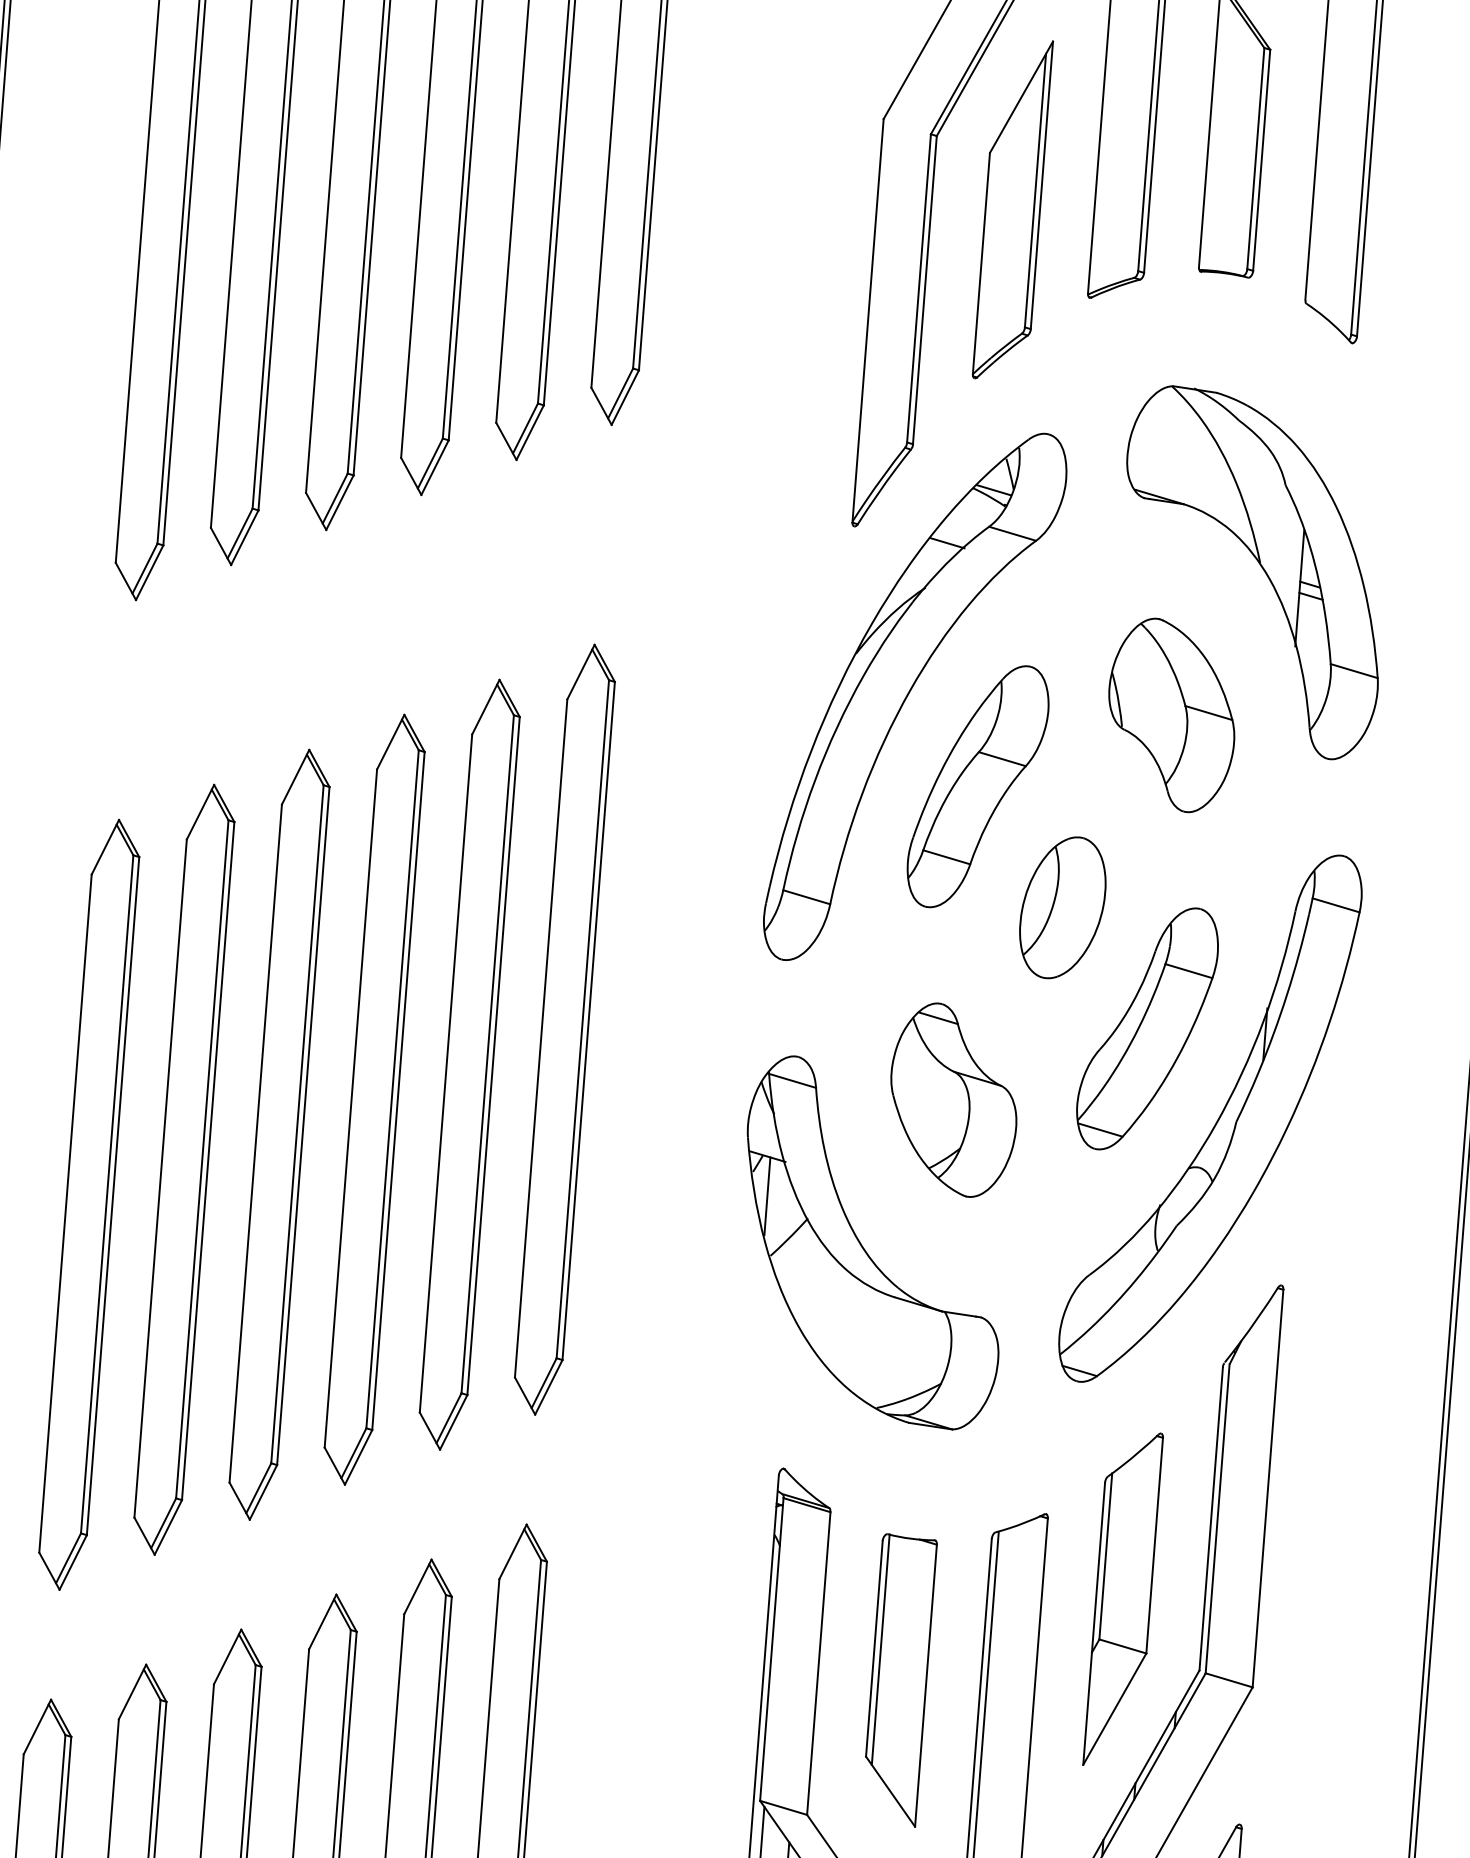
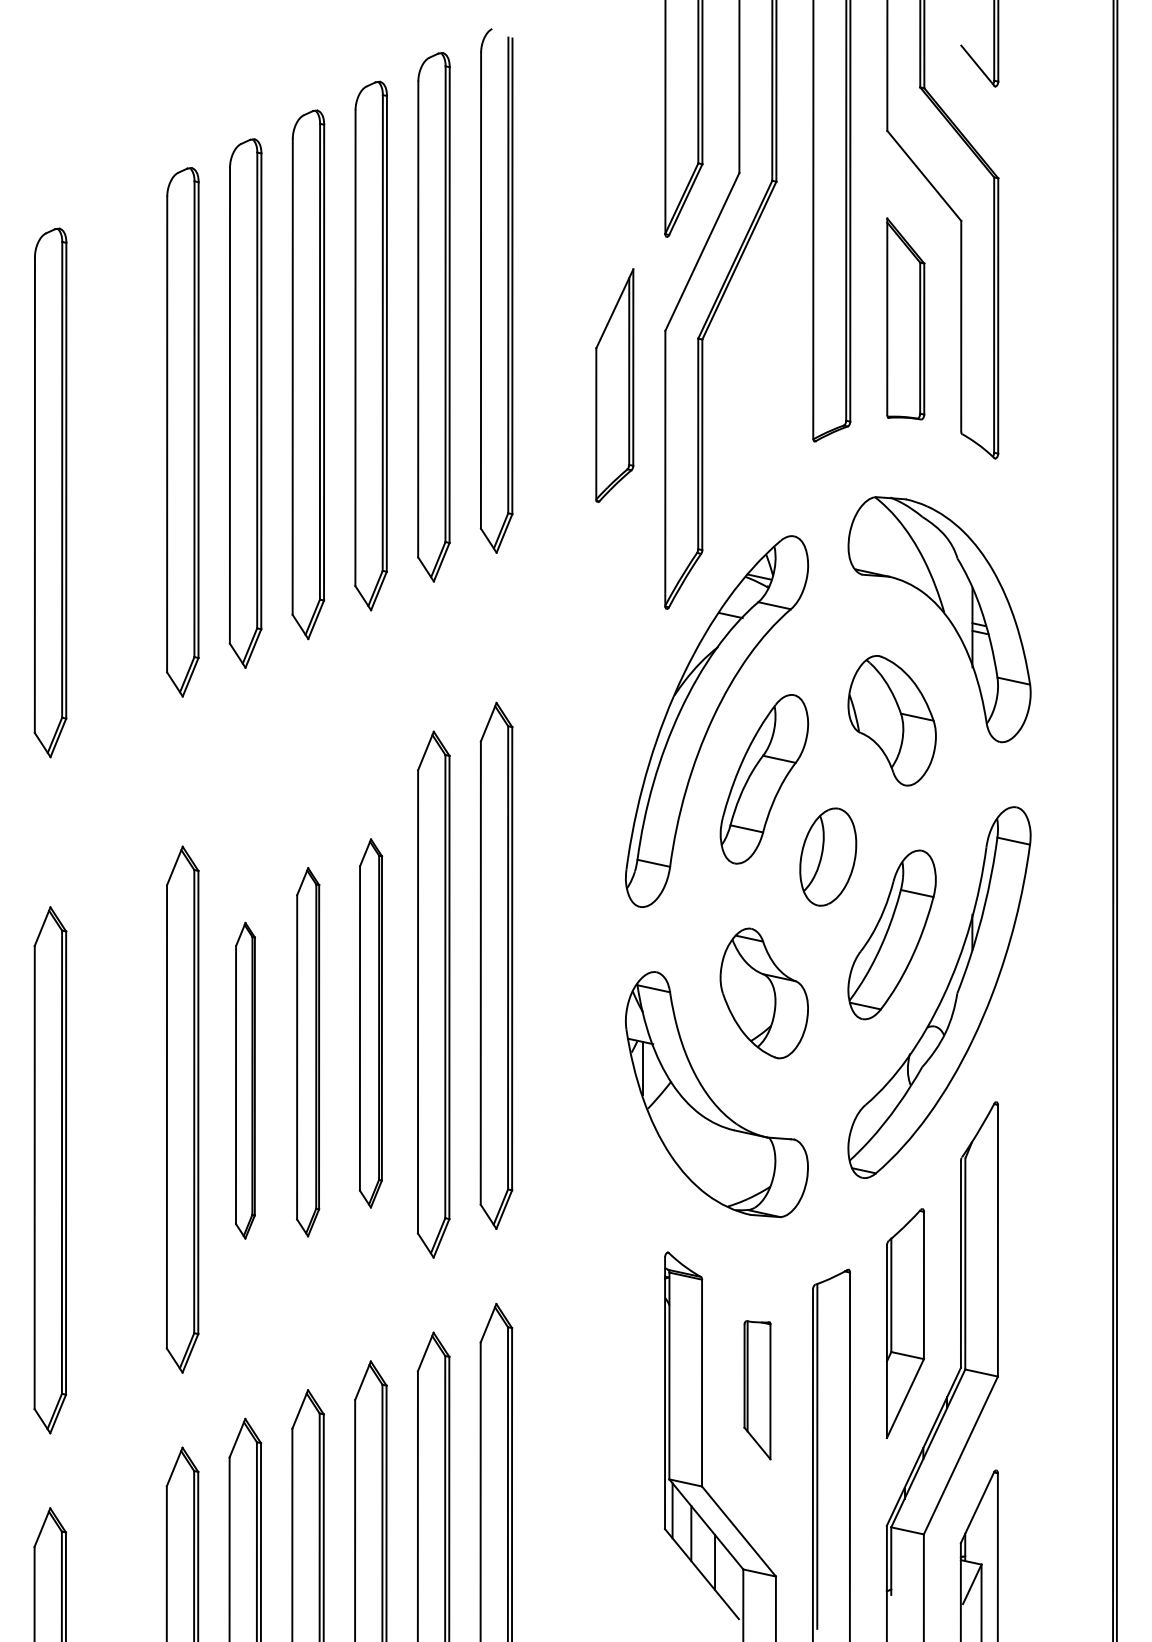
part: (1012, 209) -> (614, 385), moved
part: (373, 1099) -> (370, 1023), size x0.7
part: (278, 1135) -> (307, 1052), size x0.7
part: (184, 1169) -> (245, 1080), size x0.6
part: (899, 1679) -> (757, 1389), size x0.7

